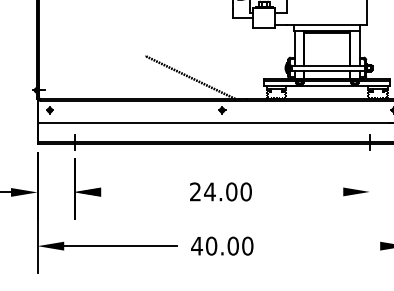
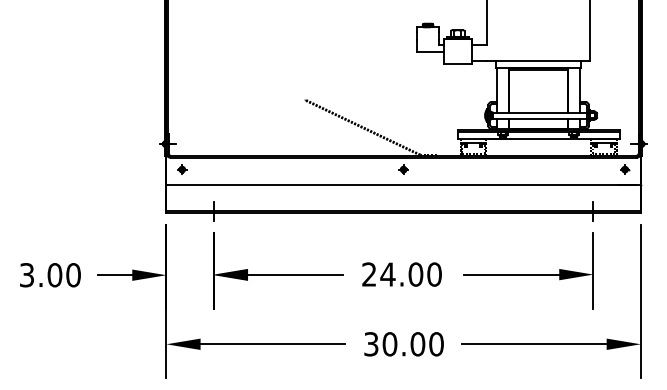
line: (369, 188) -> (593, 270), added
line: (138, 191) -> (295, 274), added
line: (306, 191) -> (511, 274), added
text: (197, 246) -> (371, 344), 40.00 -> 30.00
line: (324, 246) -> (534, 344), added

